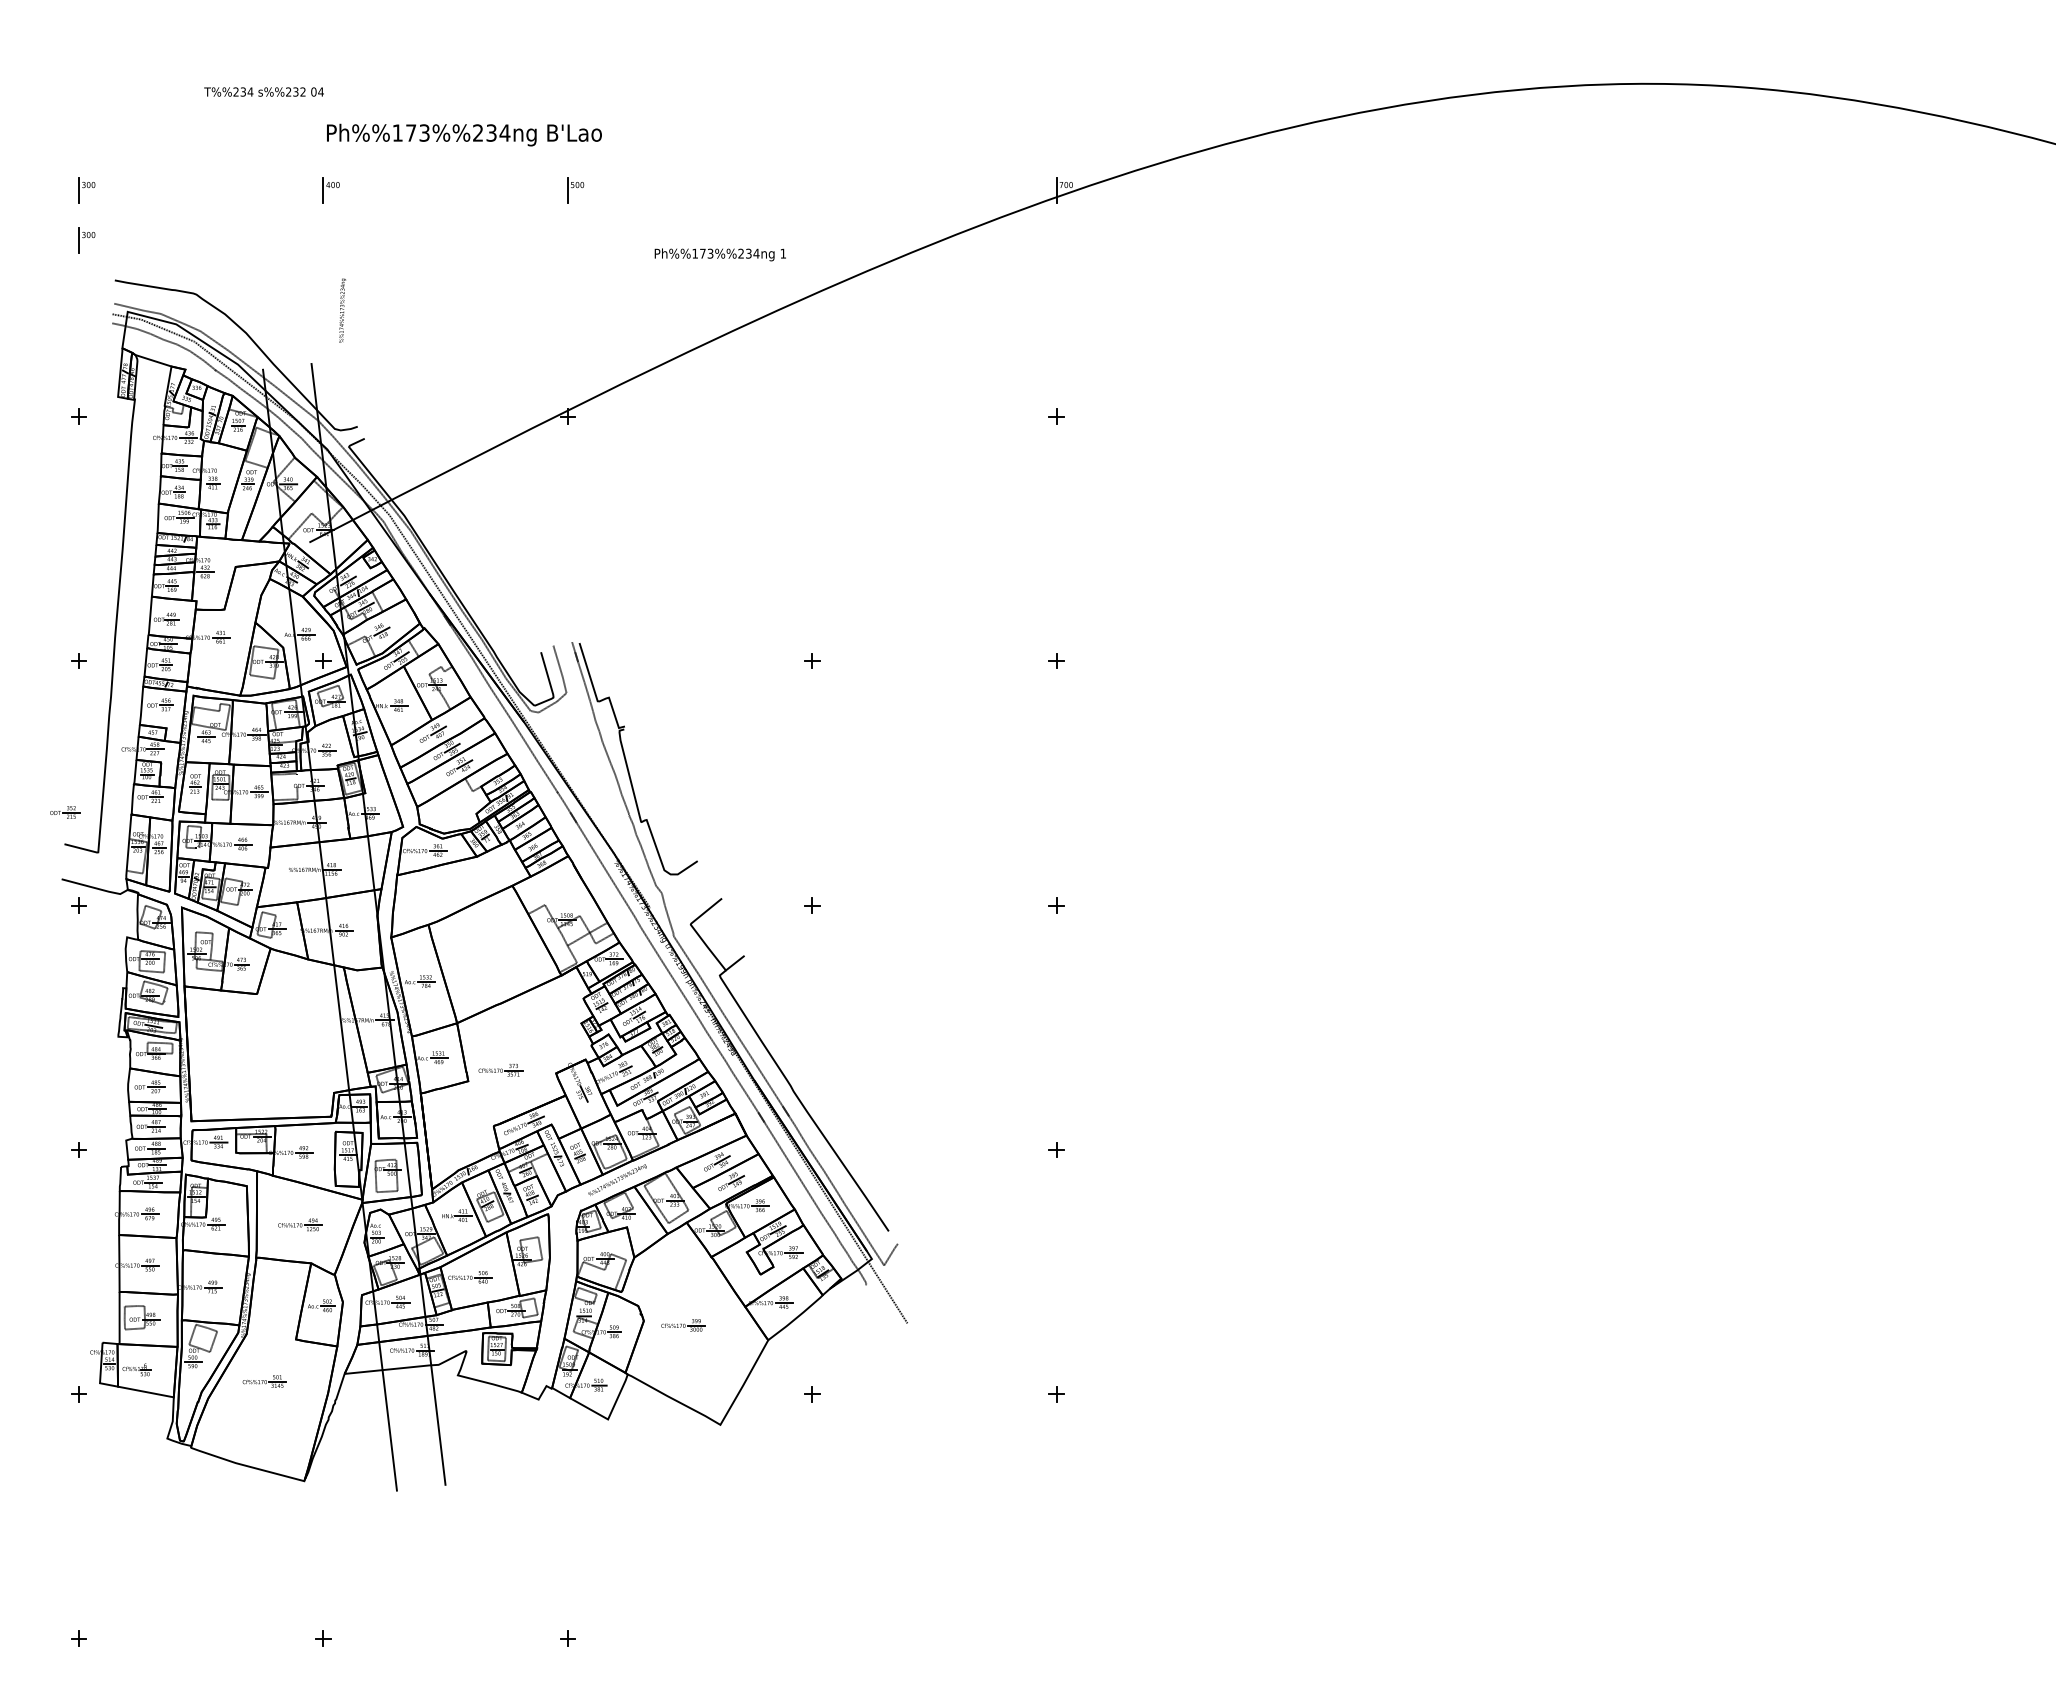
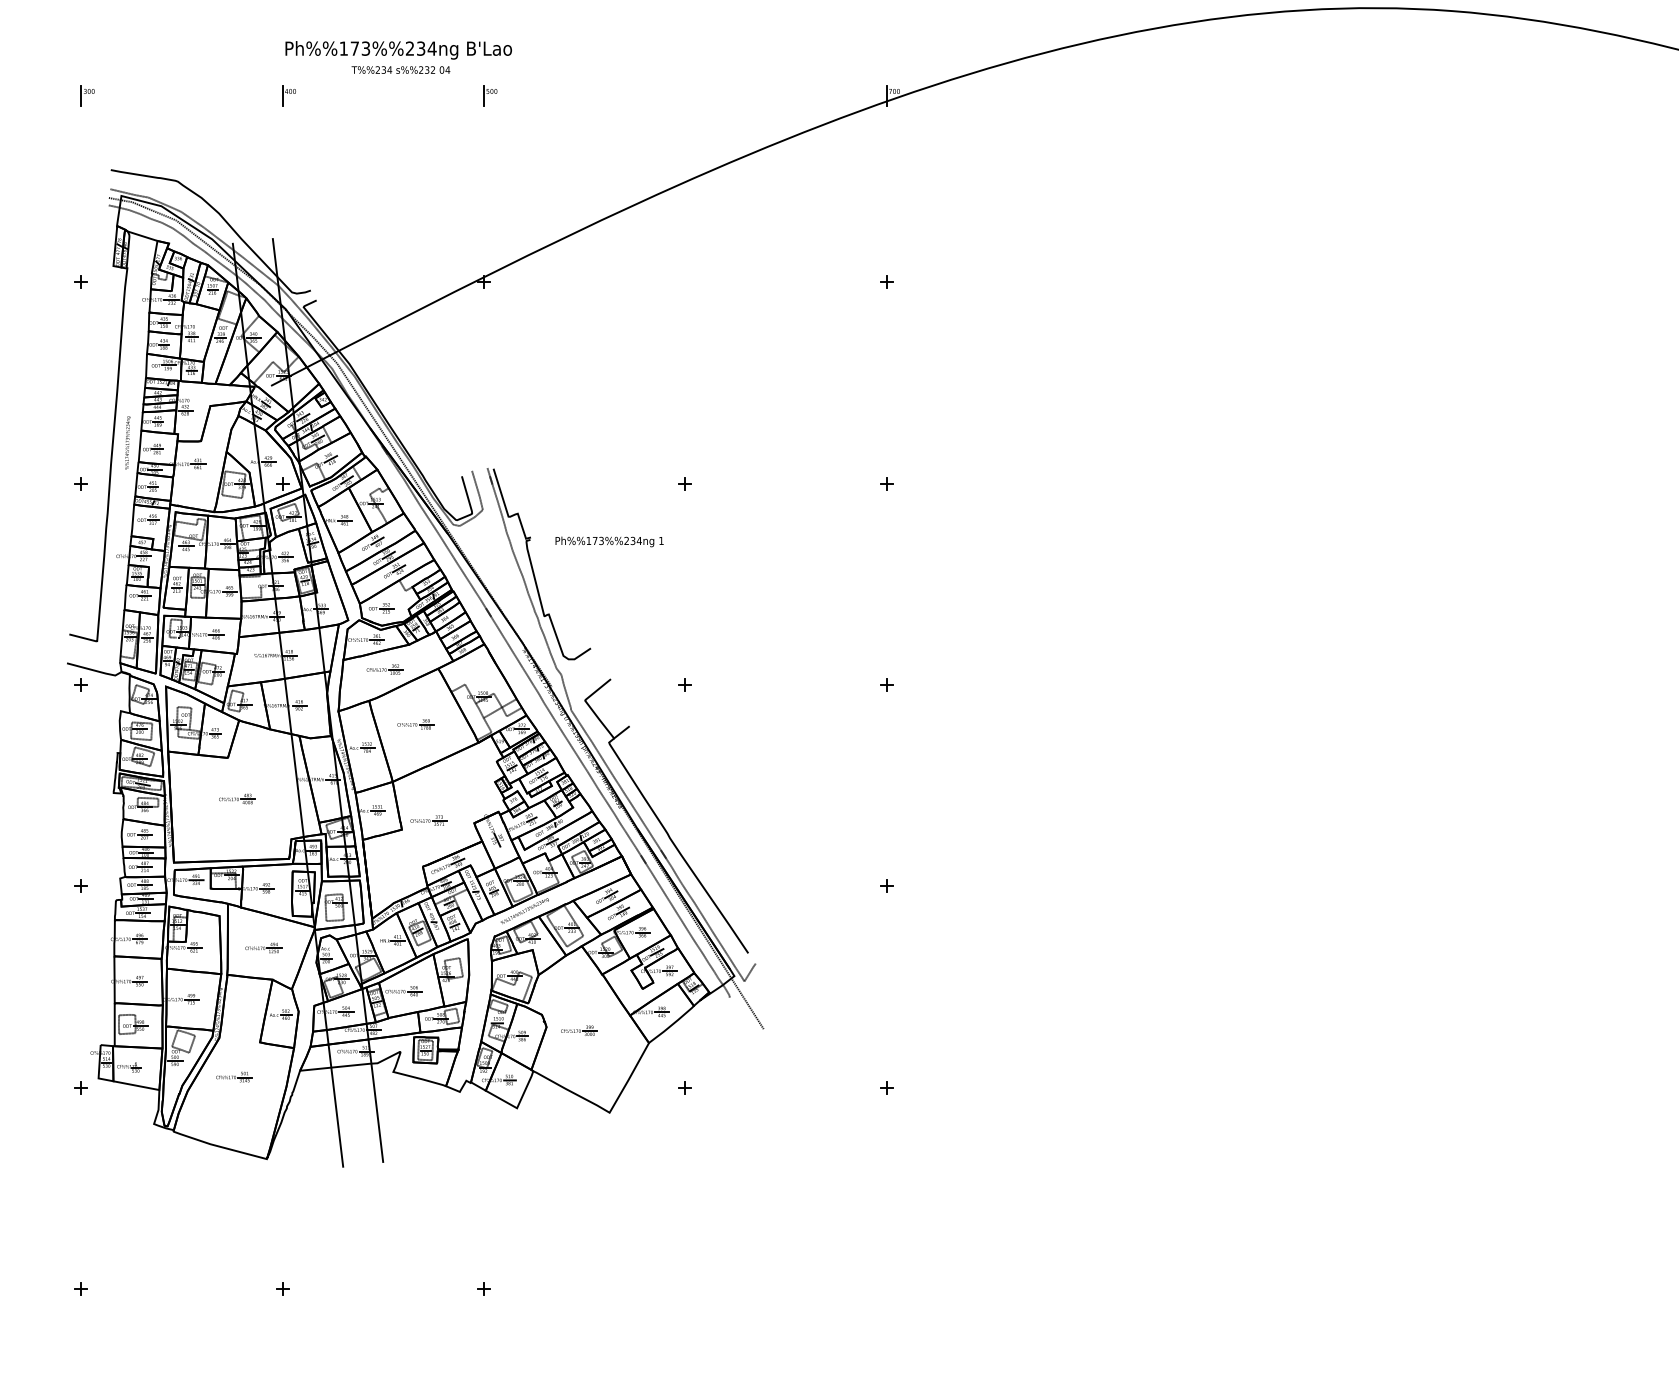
text: (263, 91) -> (400, 69), moved
part: (86, 240) -> (87, 137), removed
text: (719, 254) -> (608, 541), moved
text: (342, 310) -> (127, 442), moved
part: (65, 812) -> (381, 608), moved
part: (447, 886) -> (384, 669), added
part: (484, 953) -> (415, 724), added
part: (268, 1043) -> (237, 798), added

